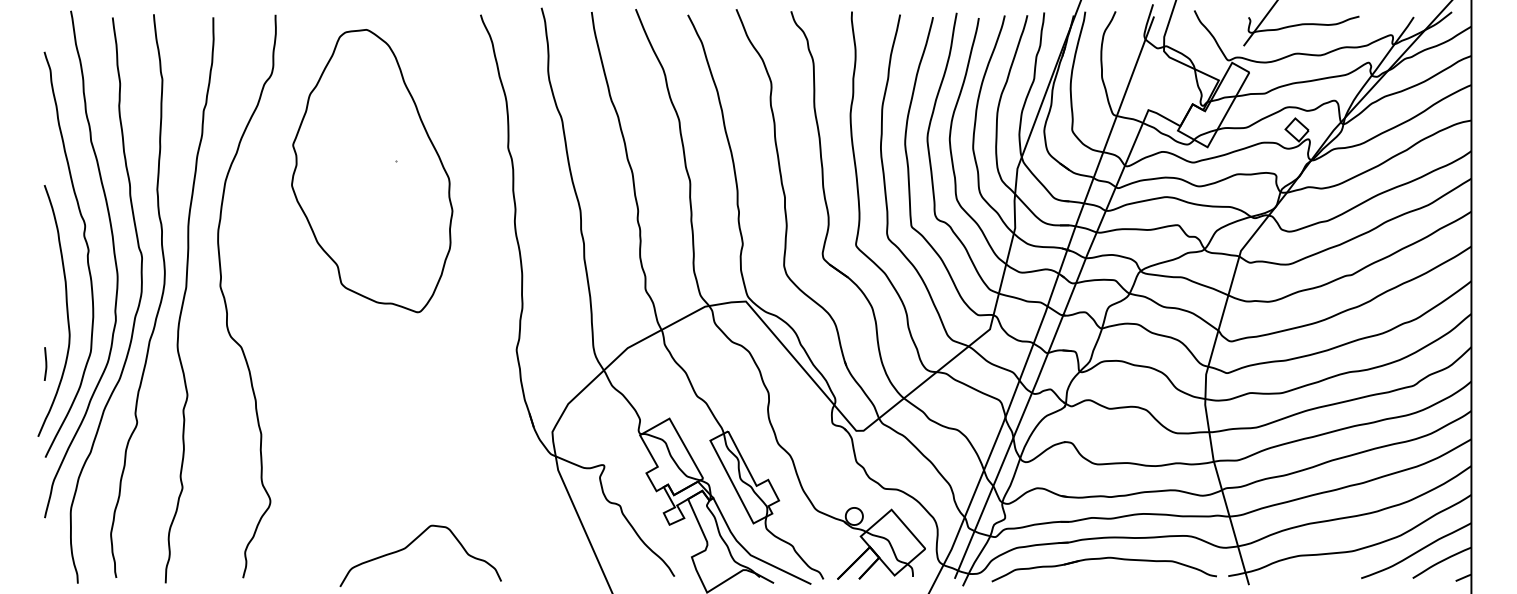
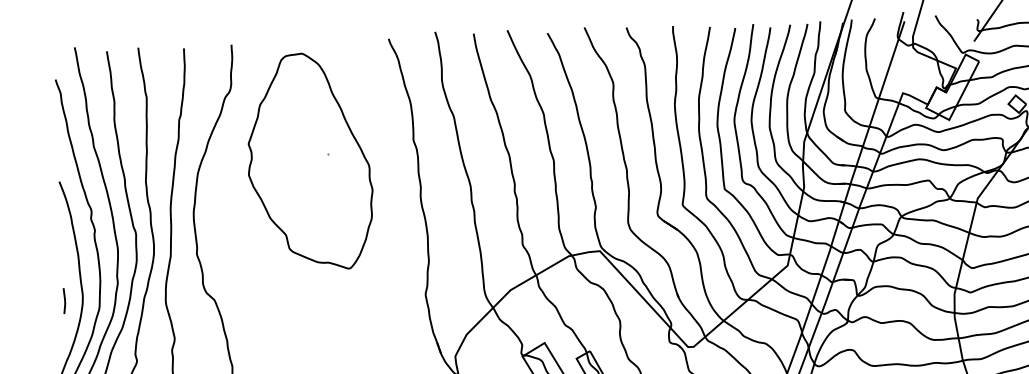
line: (45, 363) -> (64, 300), moved

